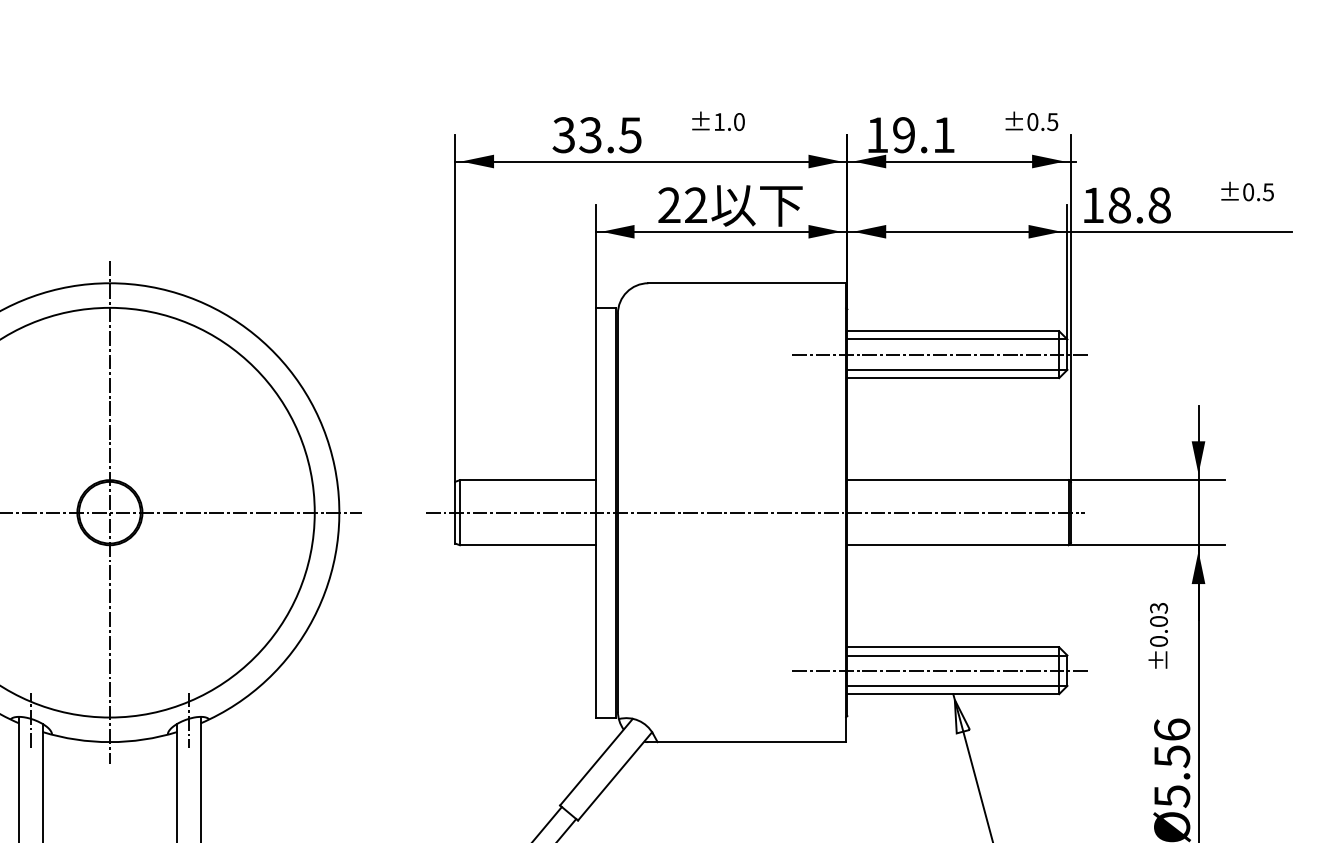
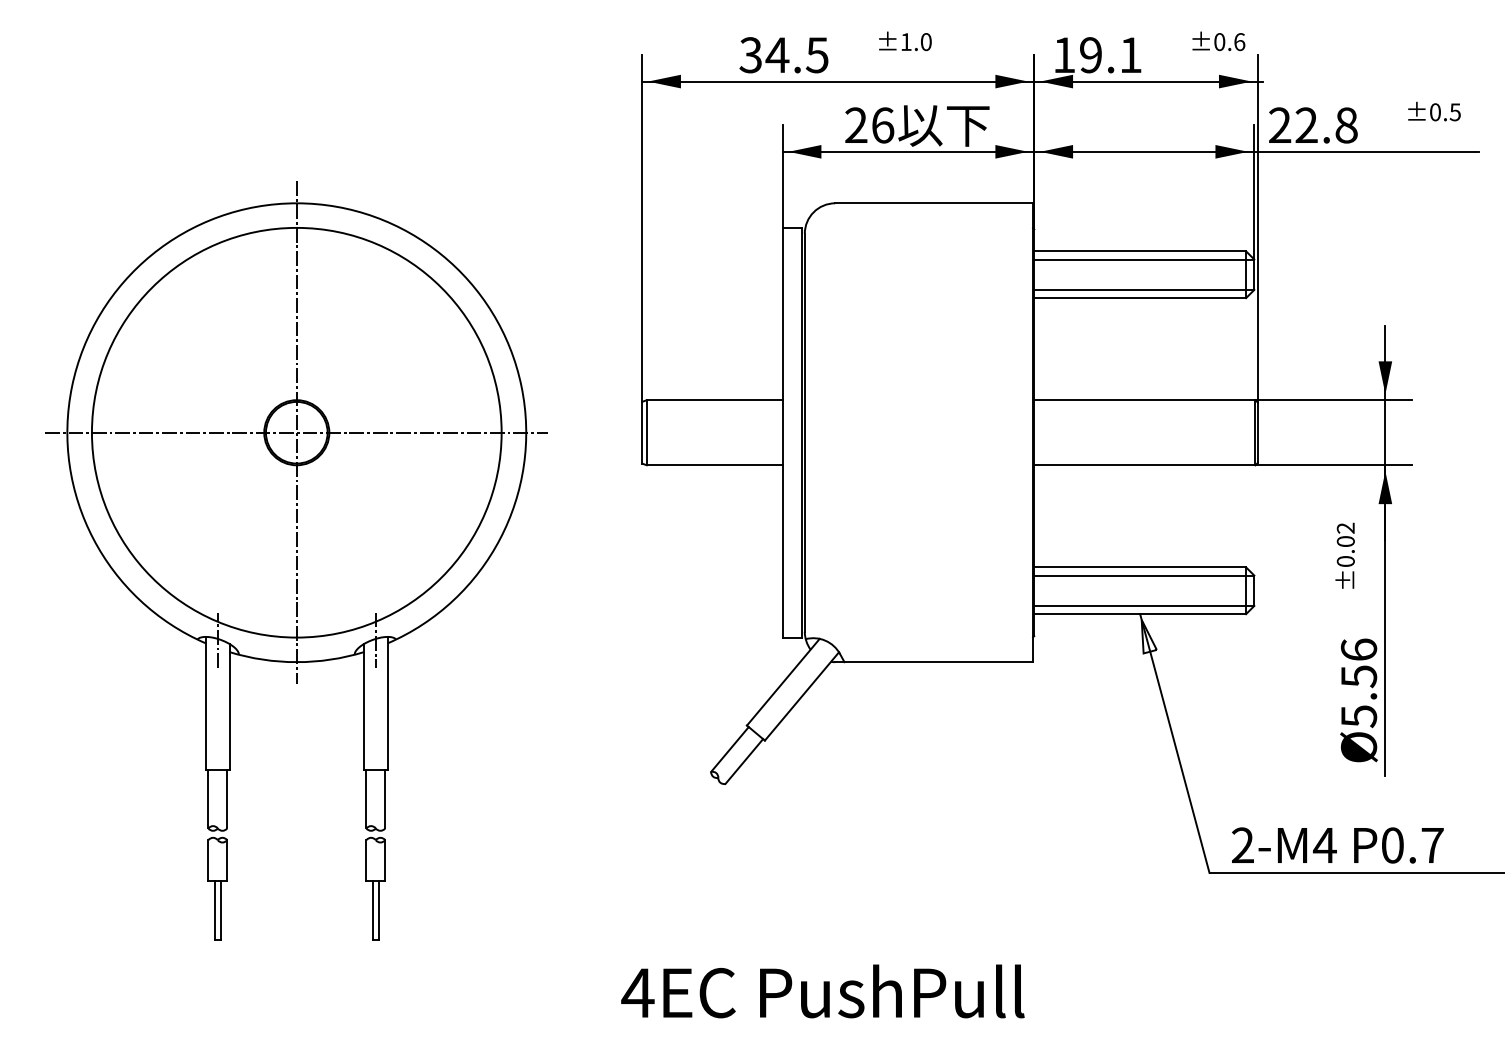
text: (1052, 122) -> (1239, 42), ±0.5 -> ±0.6
text: (590, 135) -> (777, 55), 33.5 -> 34.5
text: (695, 205) -> (882, 125), 22 -> 26
text: (1106, 205) -> (1293, 125), 18.8 -> 22.8
line: (941, 354) -> (1128, 274), removed
line: (755, 512) -> (942, 432), removed
text: (1158, 607) -> (1345, 527), ±0.03 -> ±0.02
line: (941, 670) -> (1128, 590), removed

